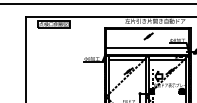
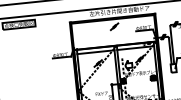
line: (147, 48) -> (114, 38), removed

